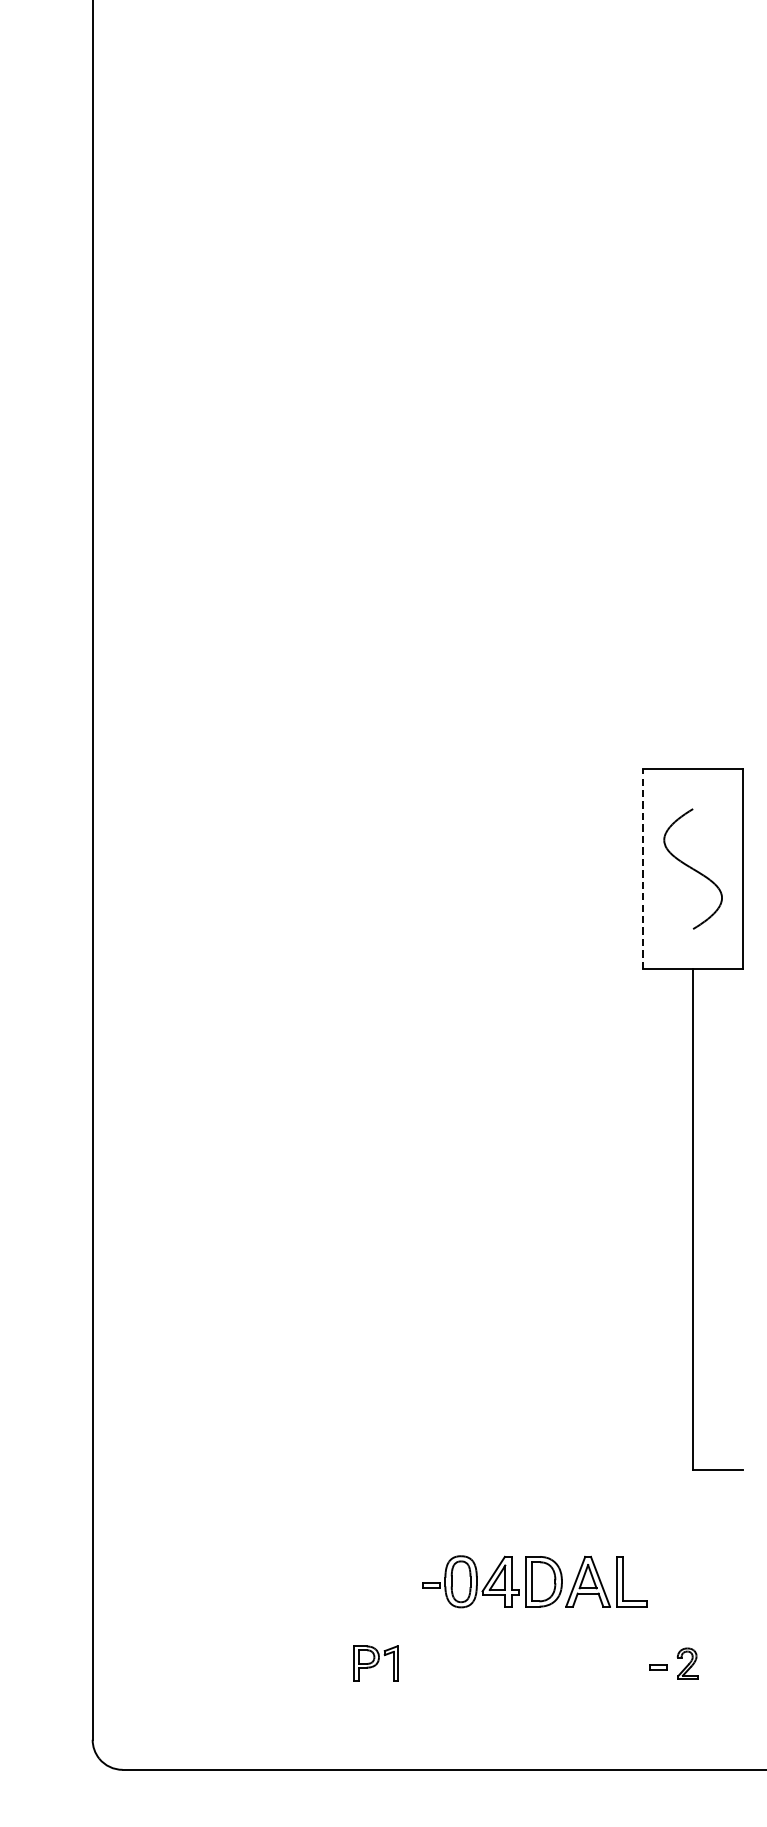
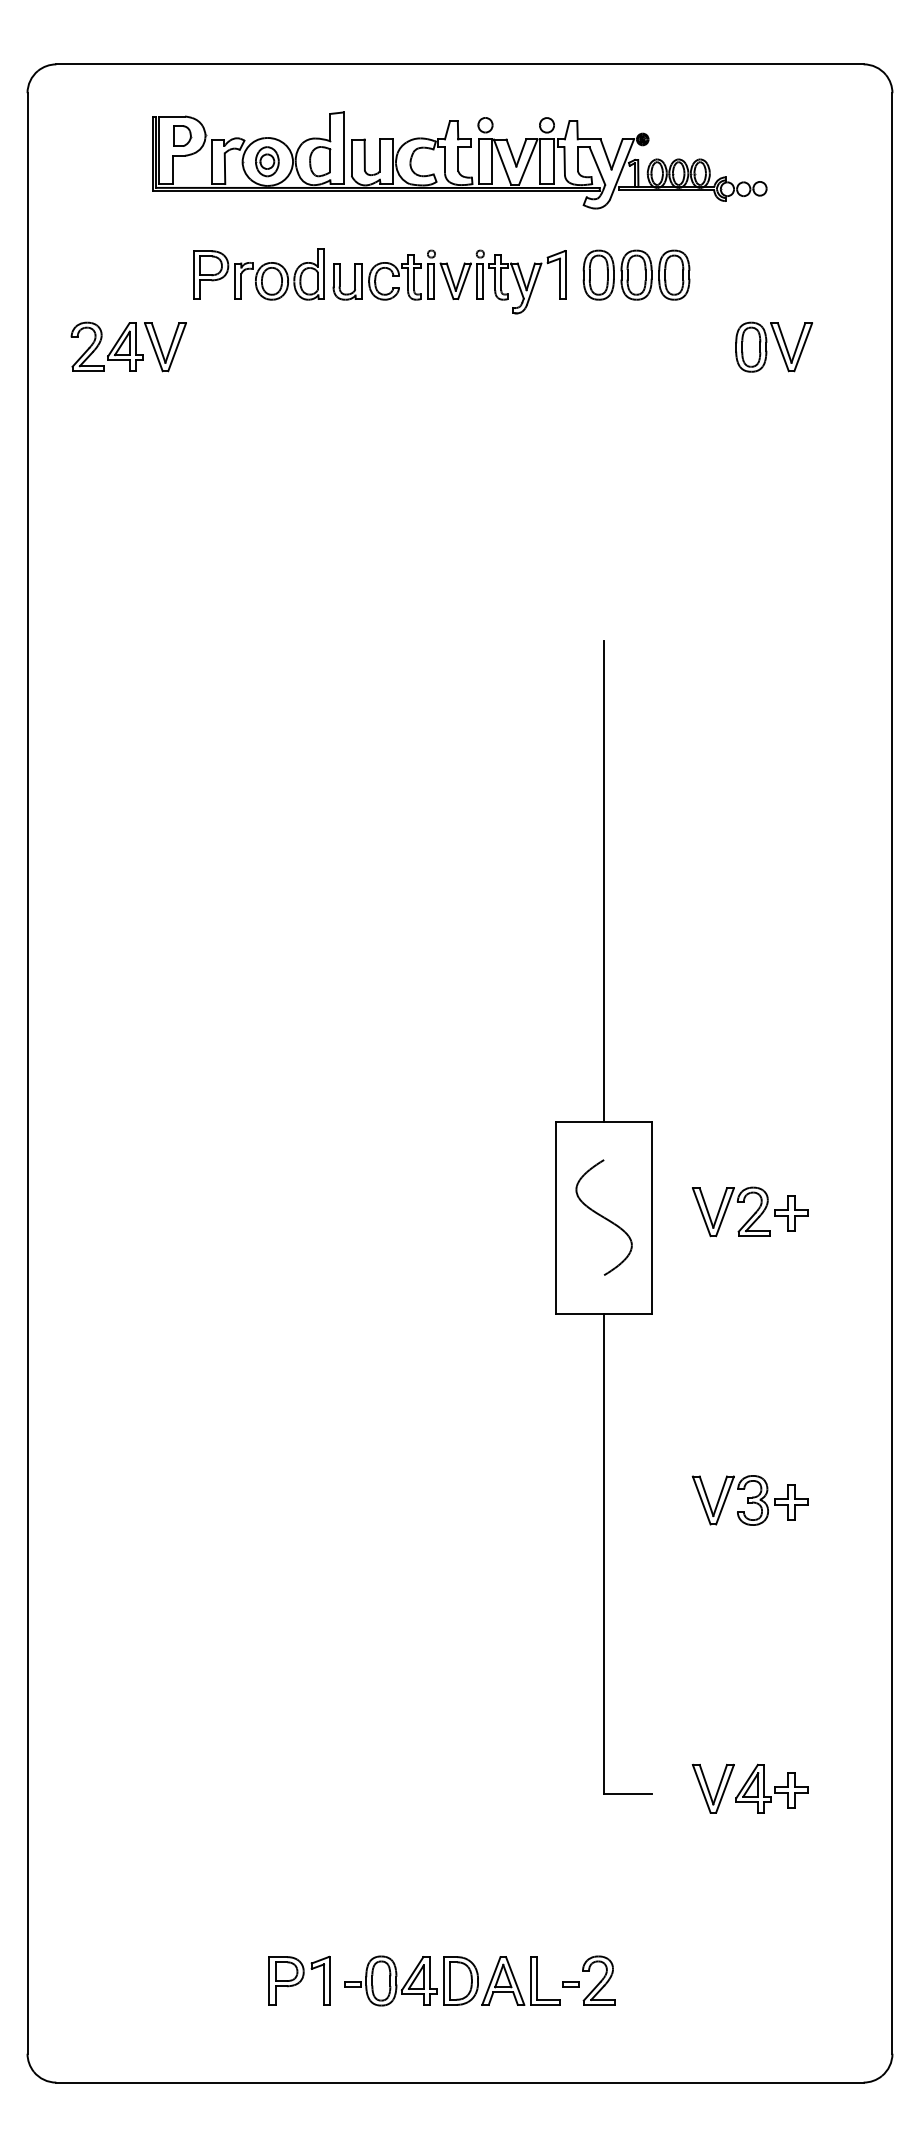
line: (693, 519) -> (604, 881), added
line: (643, 868) -> (556, 1217), dashed -> solid
part: (535, 1581) -> (452, 1980), moved
part: (375, 1663) -> (299, 1980), size x1.43
part: (687, 1663) -> (598, 1980), size x1.67

